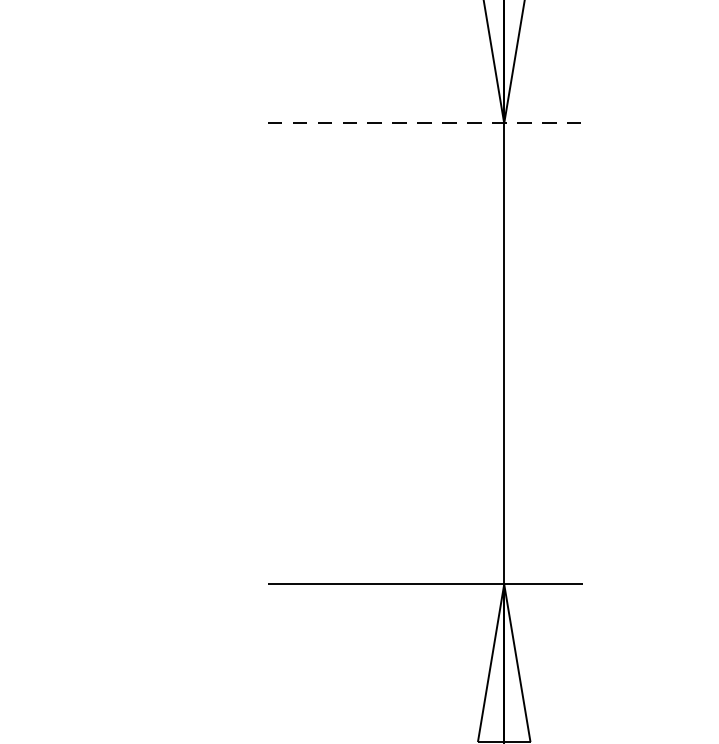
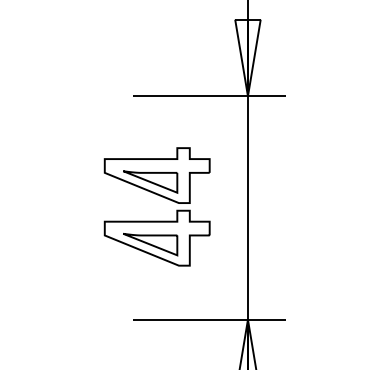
line: (426, 123) -> (210, 96), dashed -> solid
part: (321, 330) -> (159, 196), added

